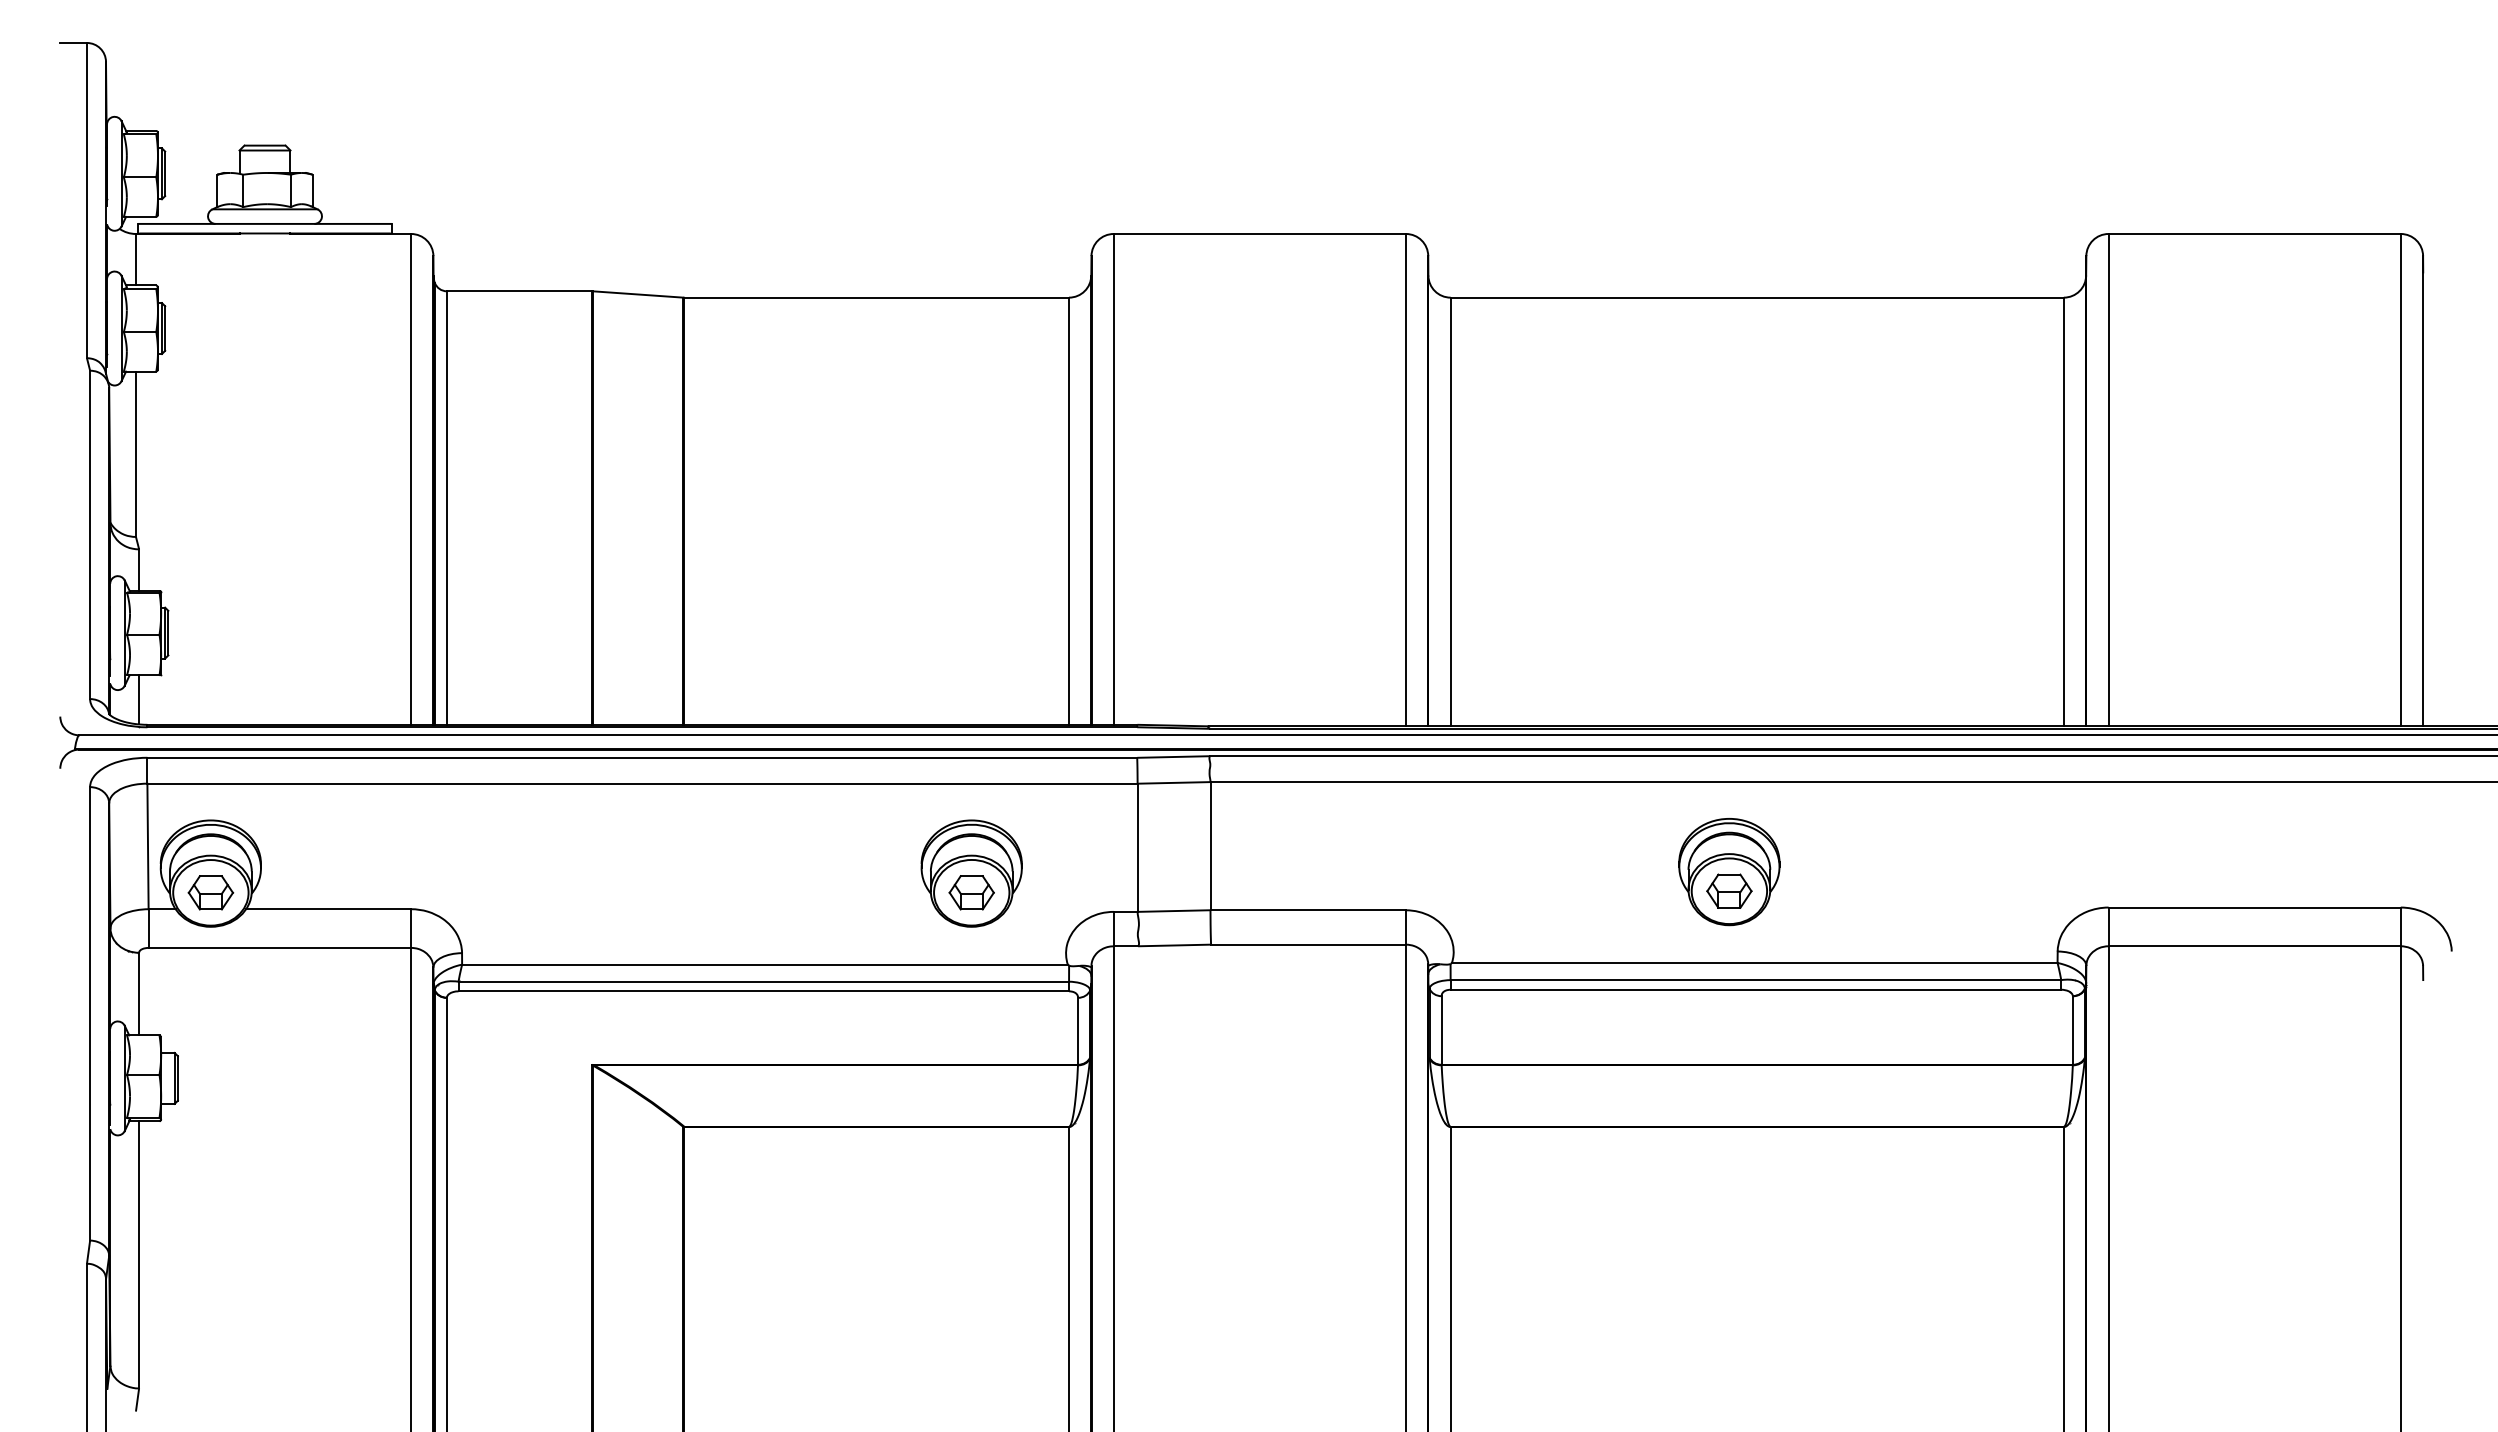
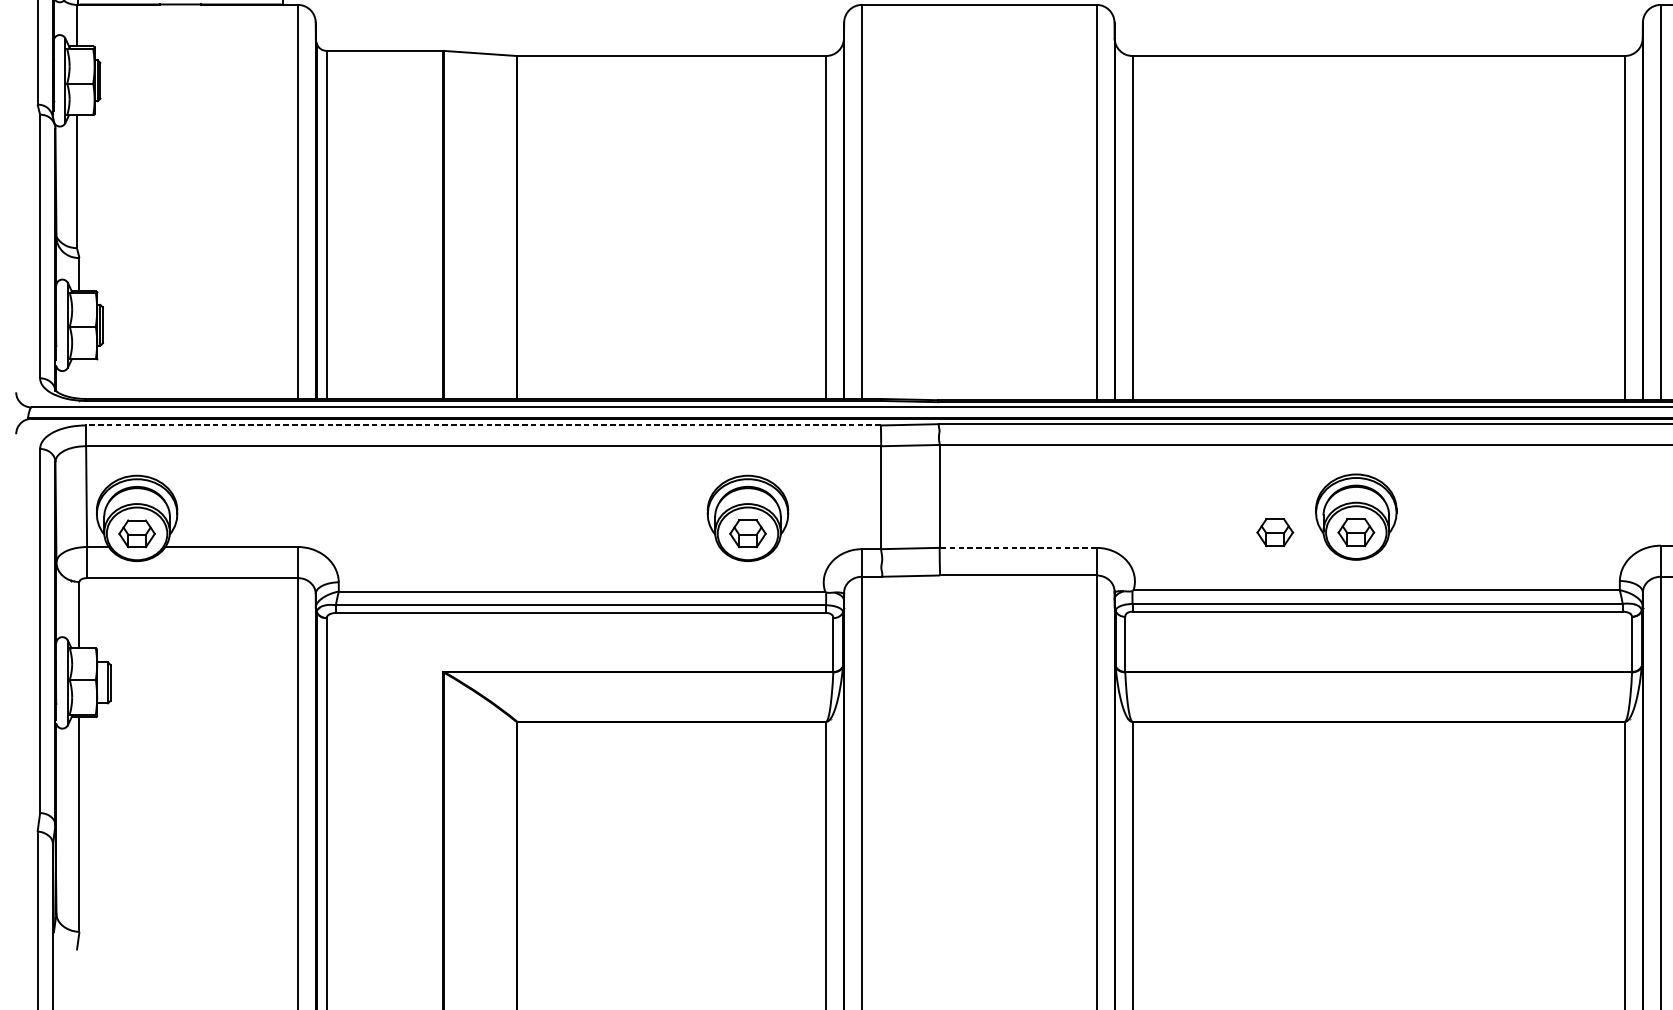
line: (139, 699) -> (79, 378), removed
line: (642, 757) -> (483, 425), solid -> dashed
part: (1628, 890) -> (1275, 532), added
line: (1308, 910) -> (1018, 548), solid -> dashed

